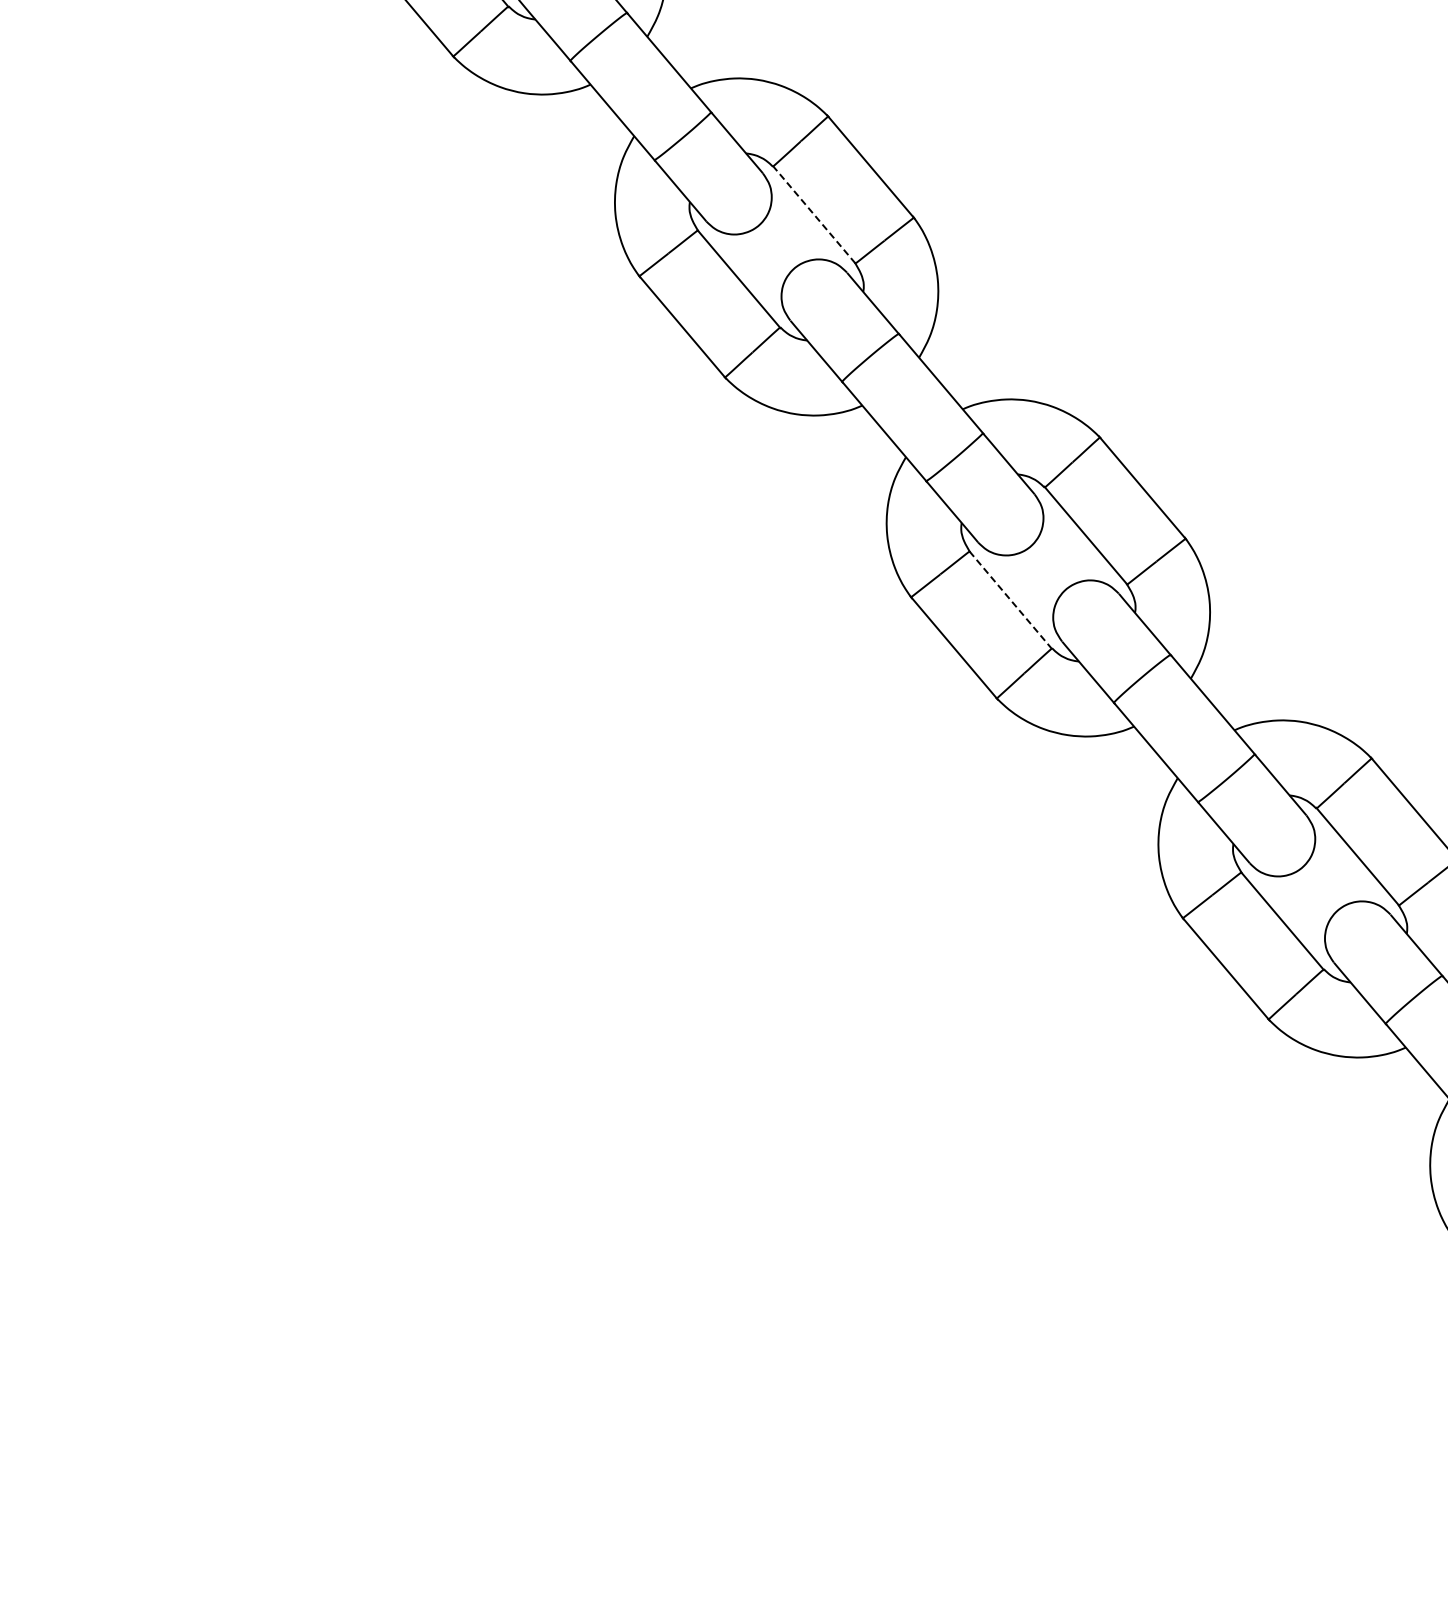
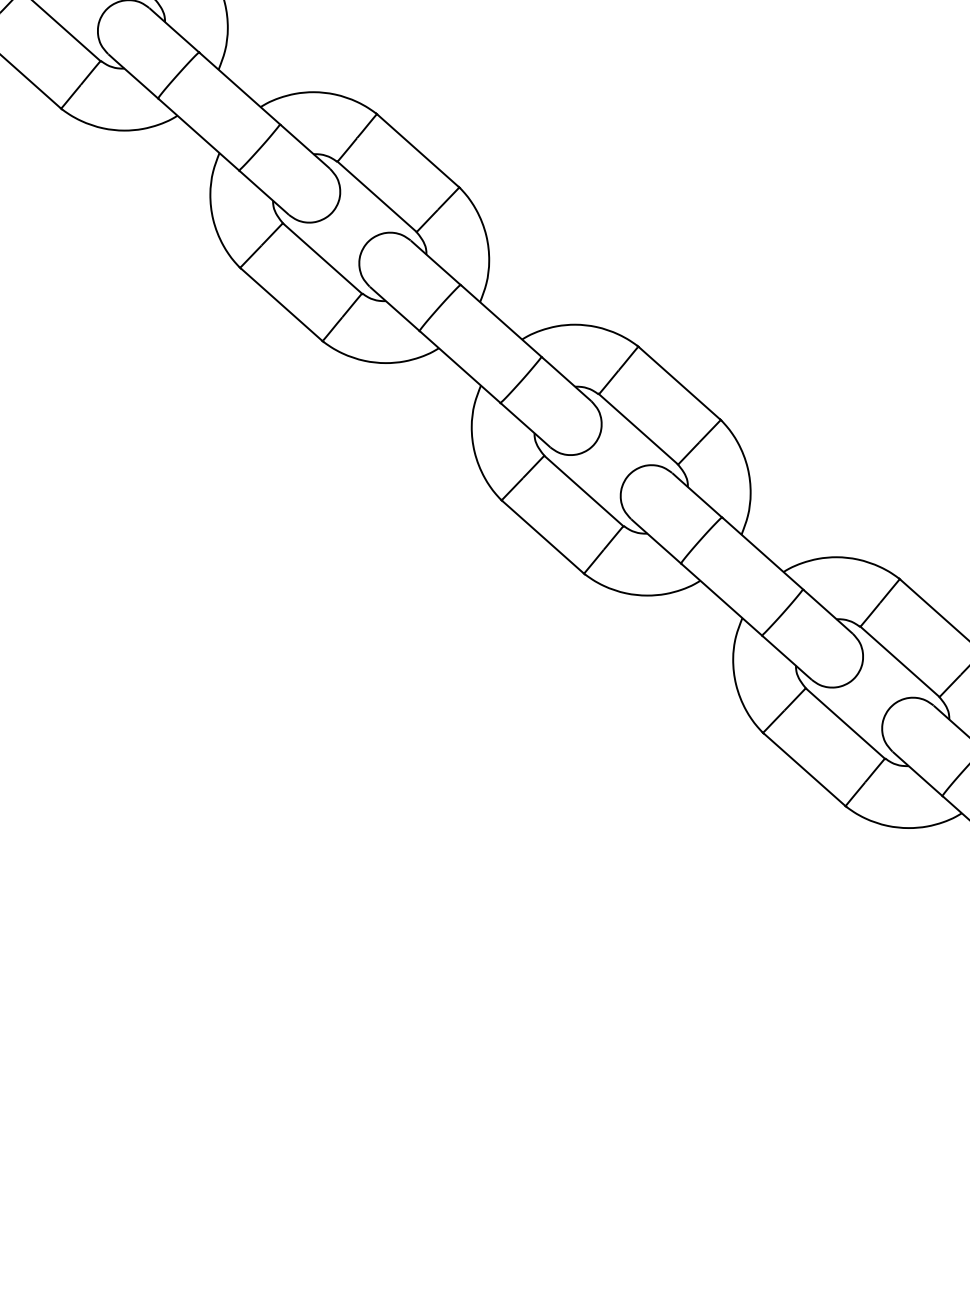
line: (814, 215) -> (377, 197), dashed -> solid
line: (1010, 600) -> (583, 491), dashed -> solid

